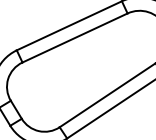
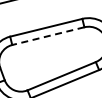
line: (73, 38) -> (47, 36), solid -> dashed

